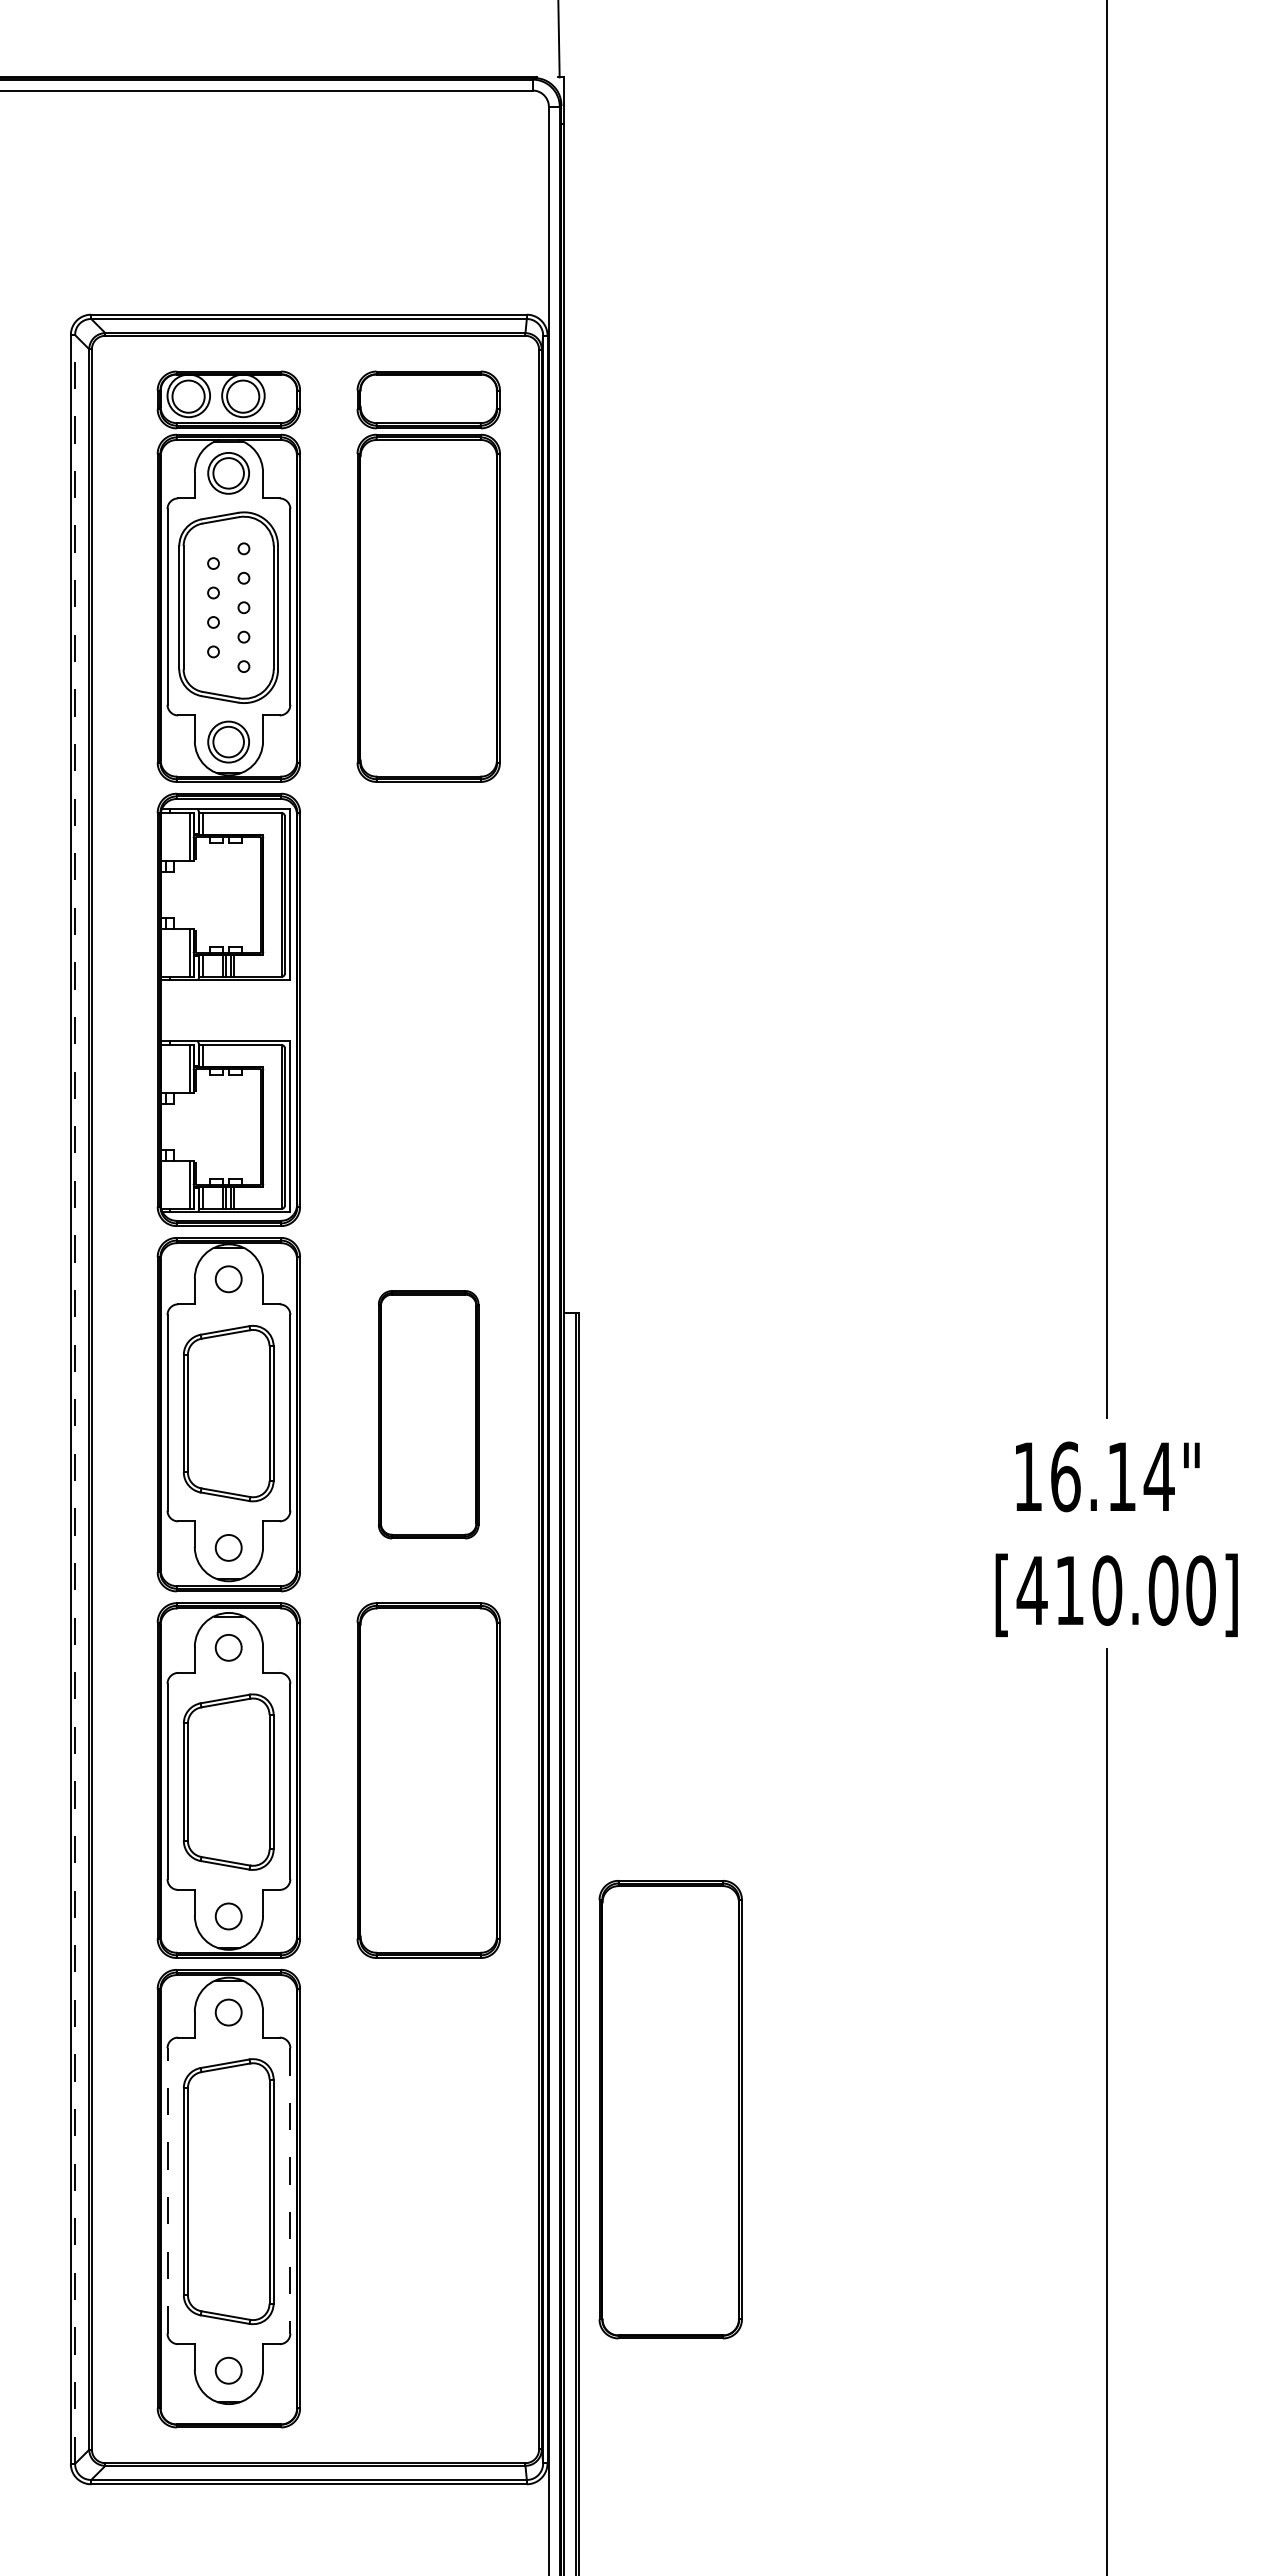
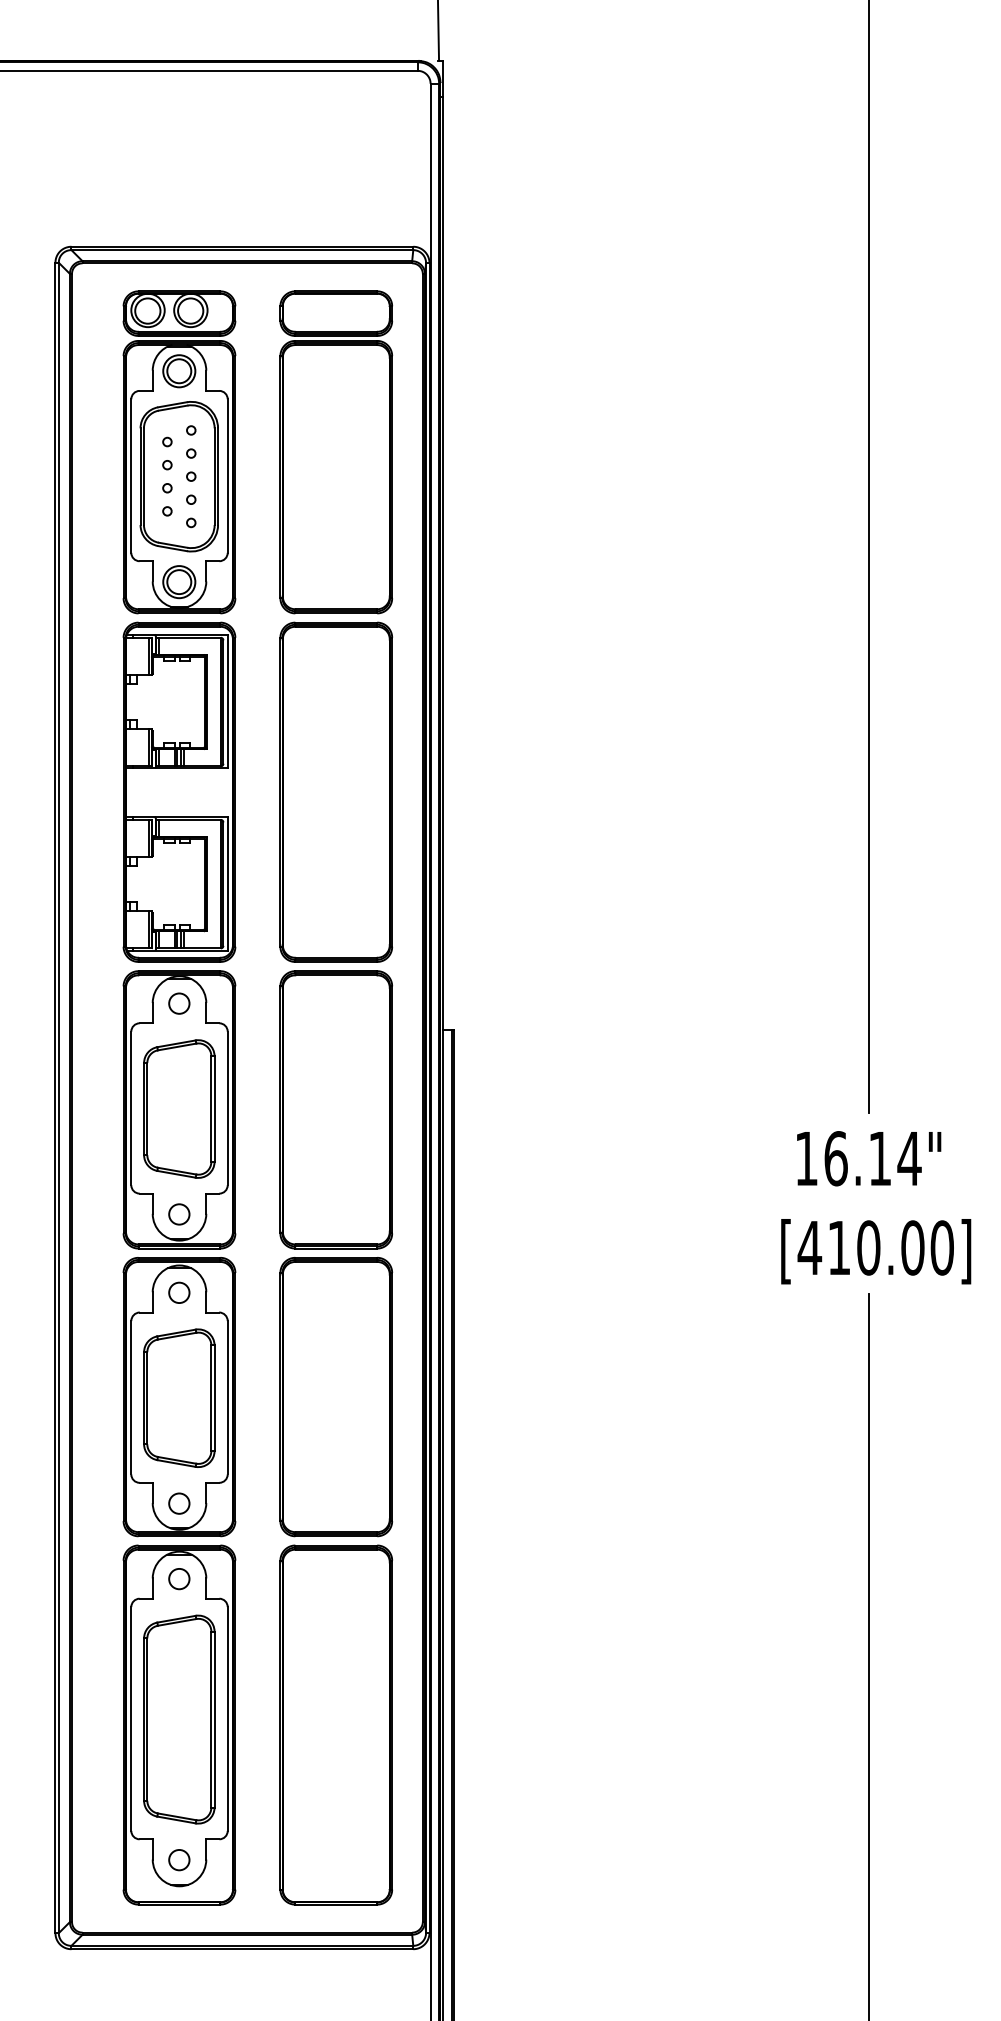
part: (428, 1009) -> (336, 791), added
line: (75, 1399) -> (59, 1097), dashed -> solid
part: (428, 1414) -> (336, 1109), size x1.43
part: (670, 2109) -> (336, 1724), moved
line: (167, 2190) -> (131, 1718), dashed -> solid
line: (290, 2190) -> (227, 1718), dashed -> solid

